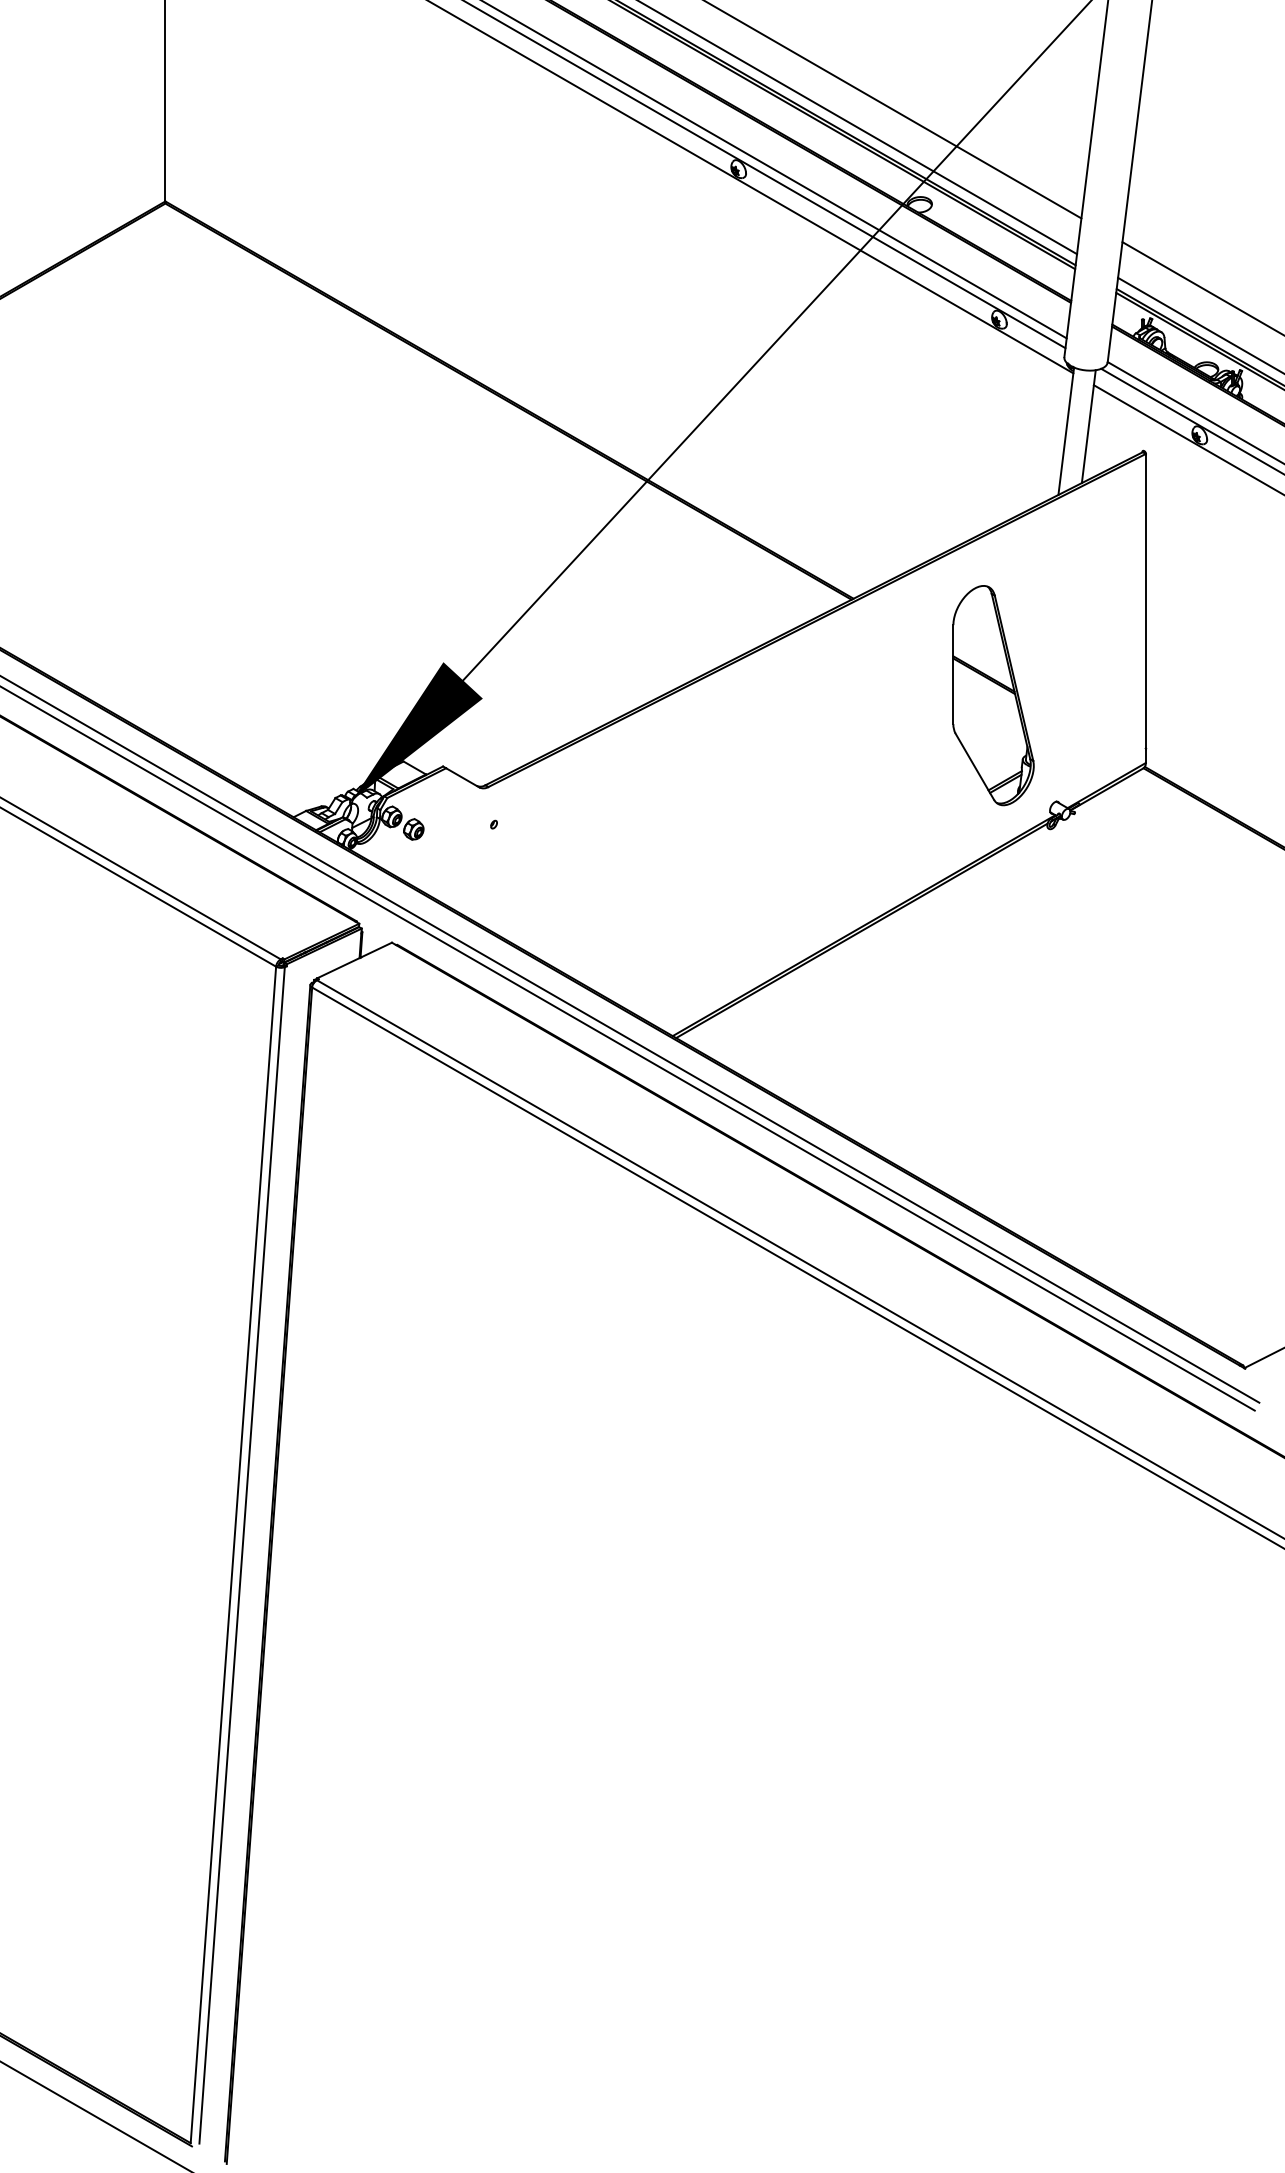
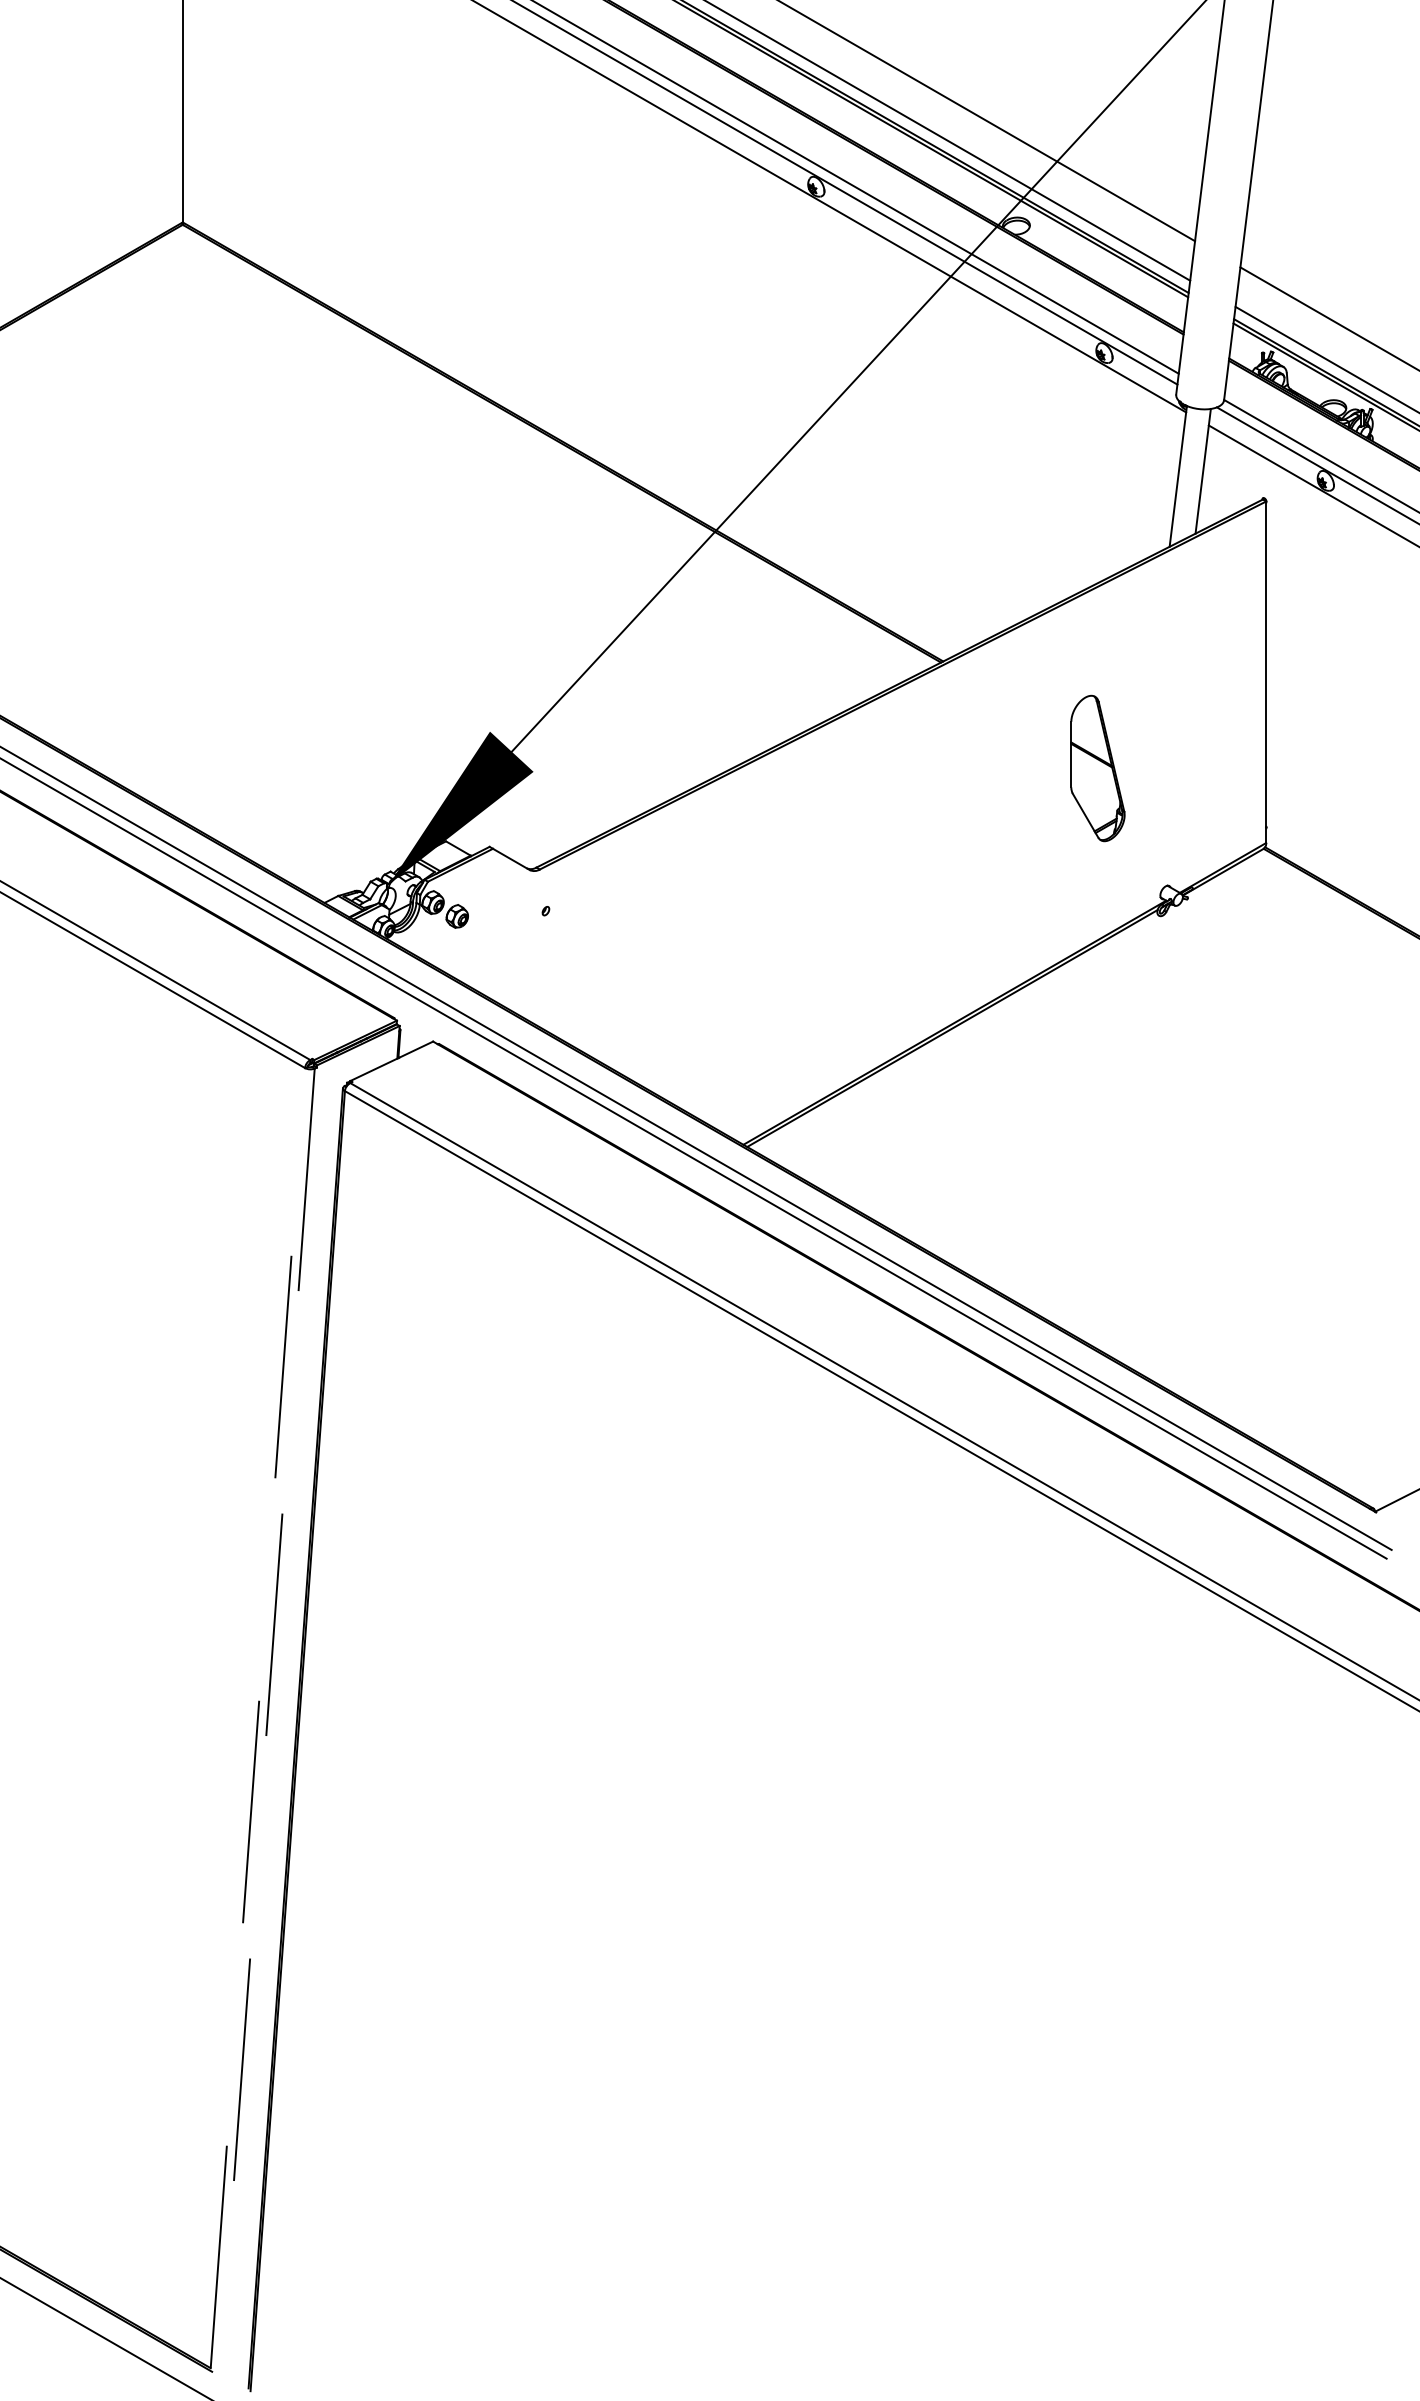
part: (993, 695) -> (1097, 768), size x0.6
line: (233, 1555) -> (257, 1718), solid -> dashed
line: (242, 1555) -> (267, 1718), solid -> dashed

